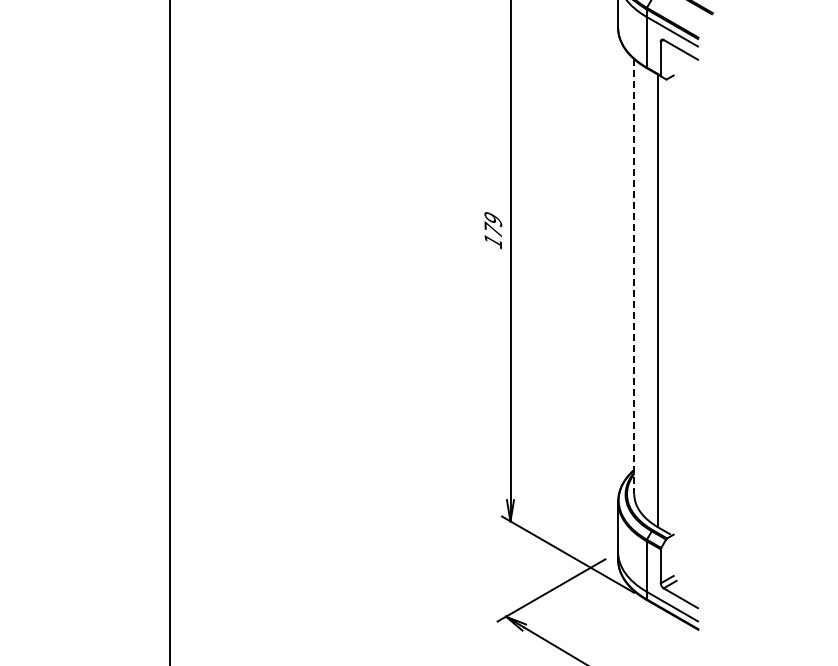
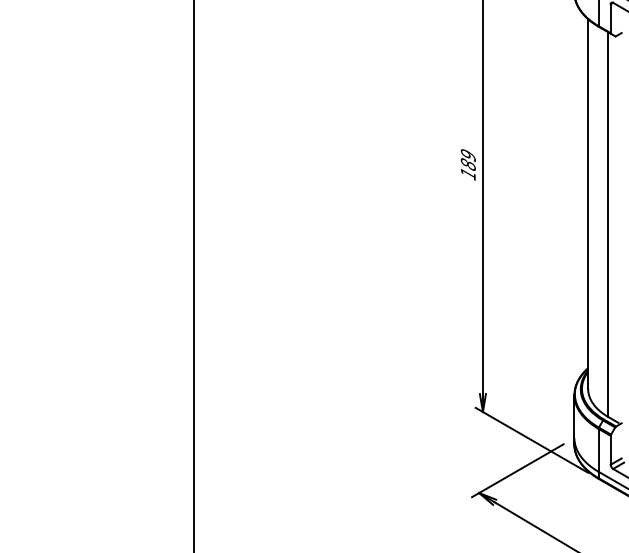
text: (493, 229) -> (468, 163), 179 -> 189
line: (634, 277) -> (588, 204), dashed -> solid

